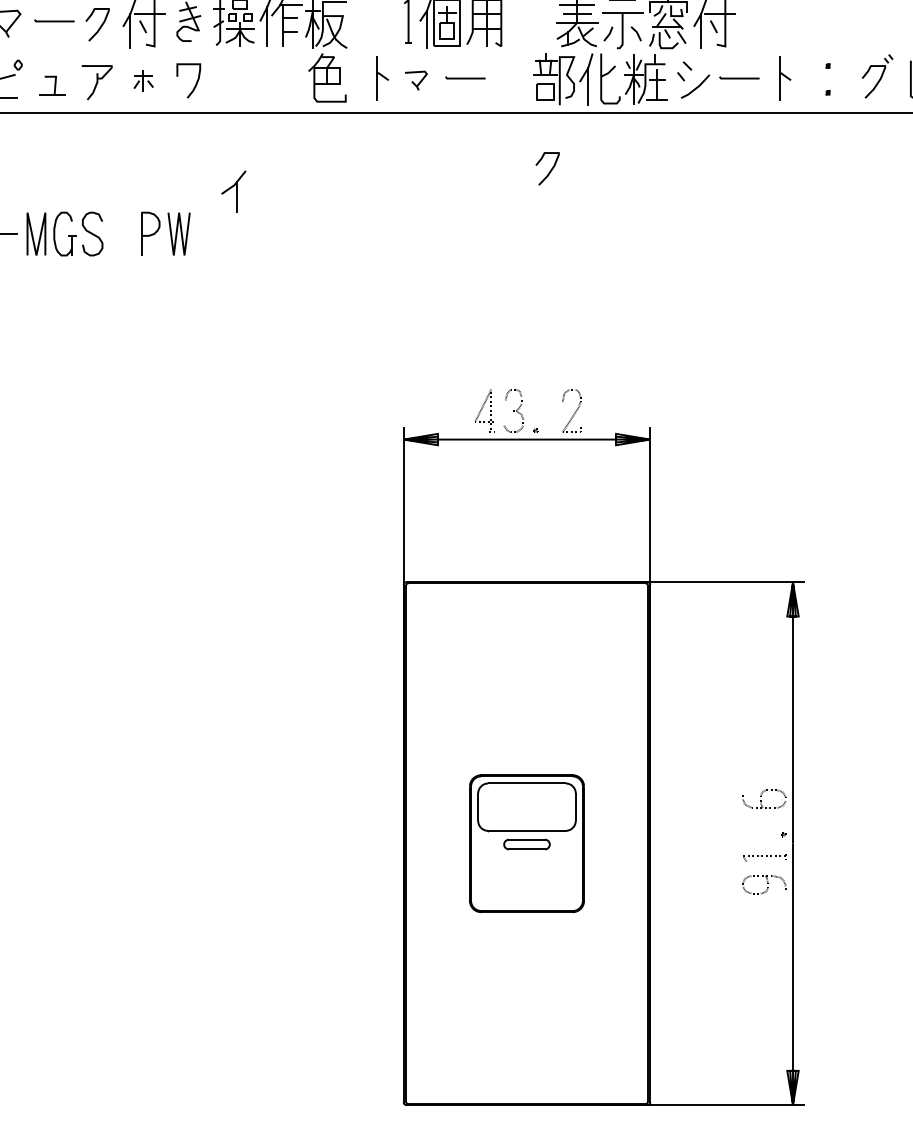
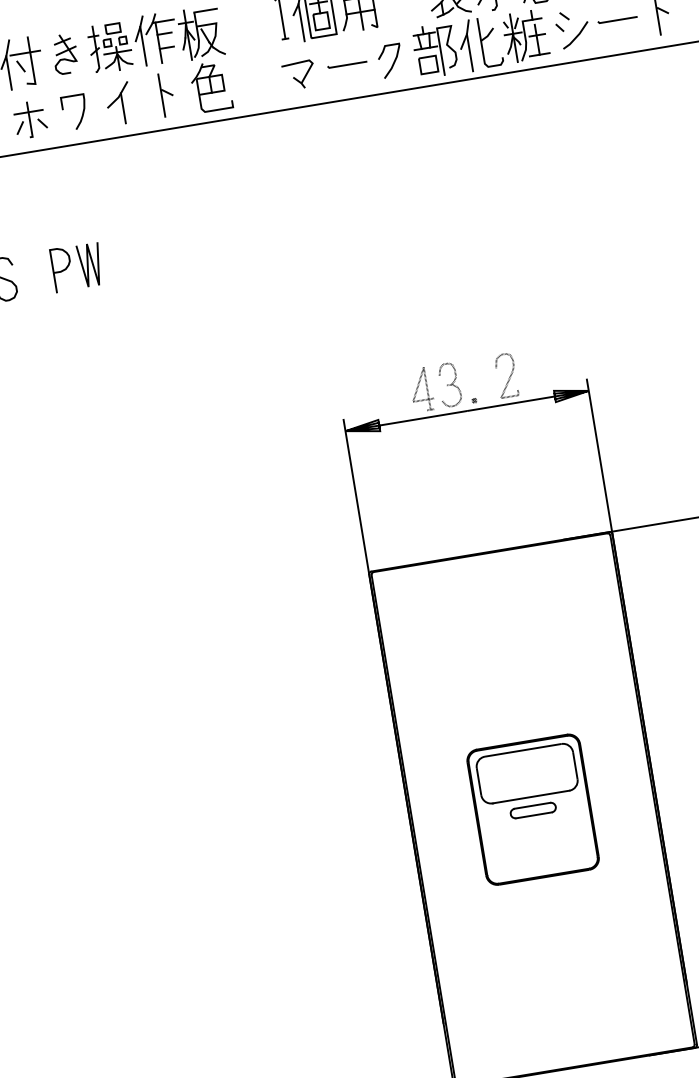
part: (382, 78) -> (166, 94), moved
part: (143, 80) -> (30, 119), size x1.67
part: (416, 80) -> (299, 74), size x1.43
curve: (550, 169) -> (393, 61), moved
part: (233, 191) -> (118, 103), moved

